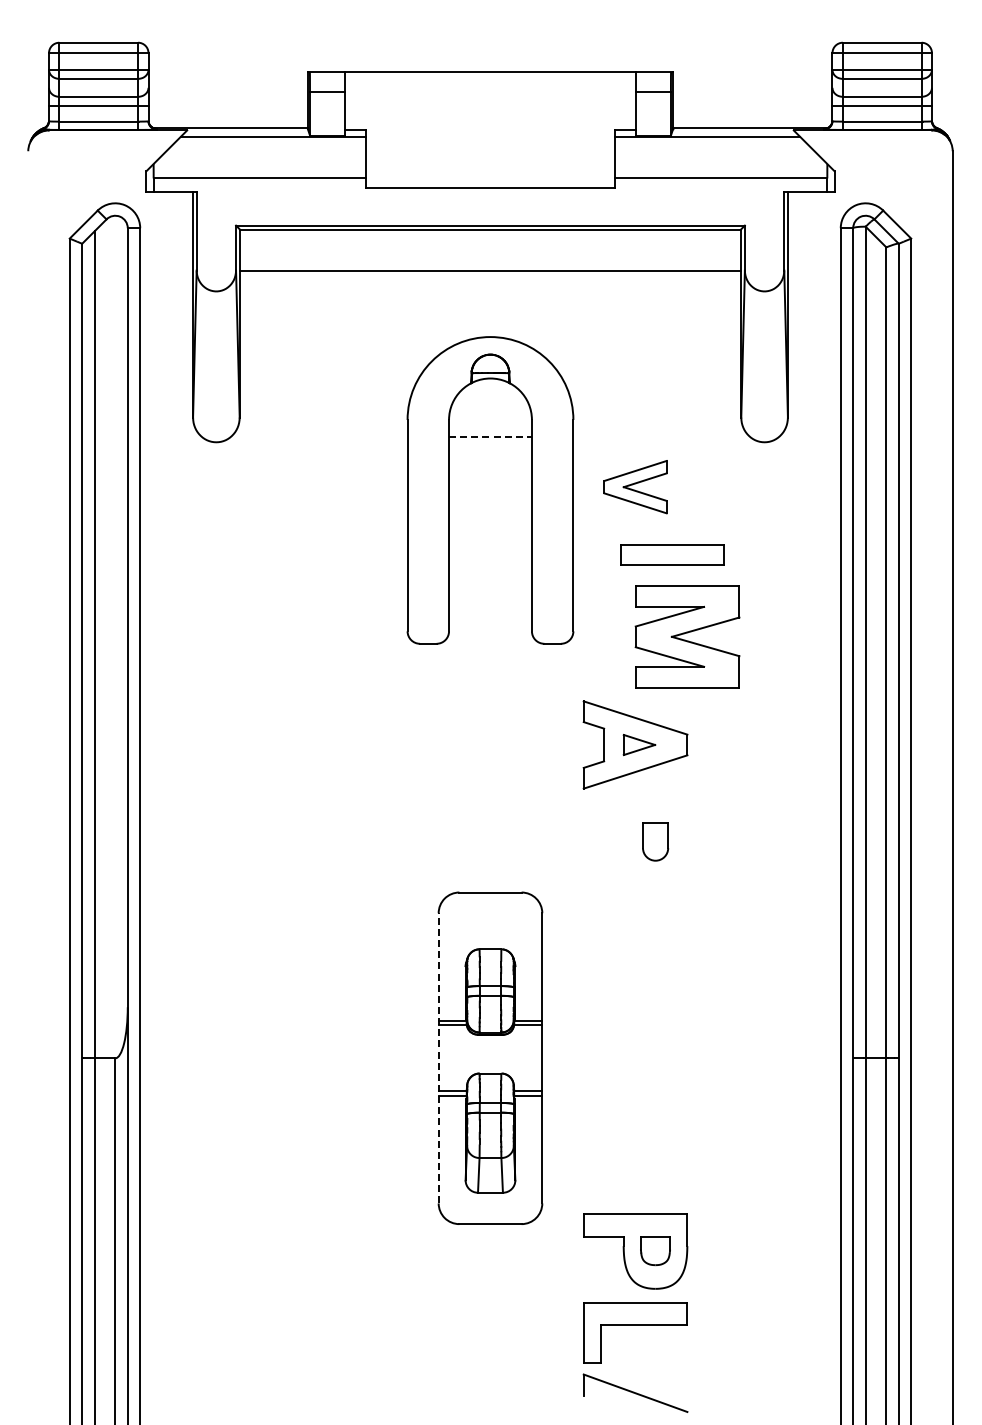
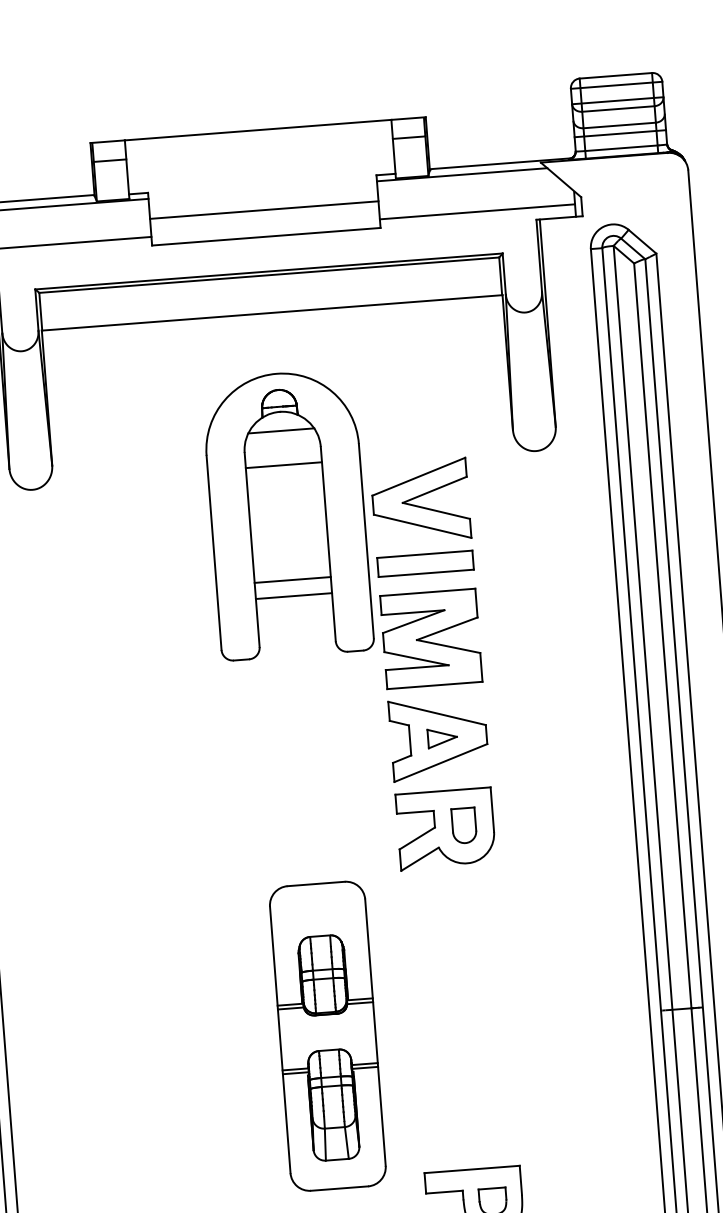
line: (490, 158) -> (264, 209), added
line: (490, 399) -> (281, 431), added
line: (490, 436) -> (283, 465), dashed -> solid
part: (635, 486) -> (420, 500), size x1.67
part: (672, 554) -> (425, 563), moved
line: (490, 561) -> (292, 579), added
line: (490, 579) -> (294, 596), added
part: (687, 636) -> (431, 638), moved
part: (635, 843) -> (445, 828), added
line: (438, 1057) -> (280, 1039), dashed -> solid

